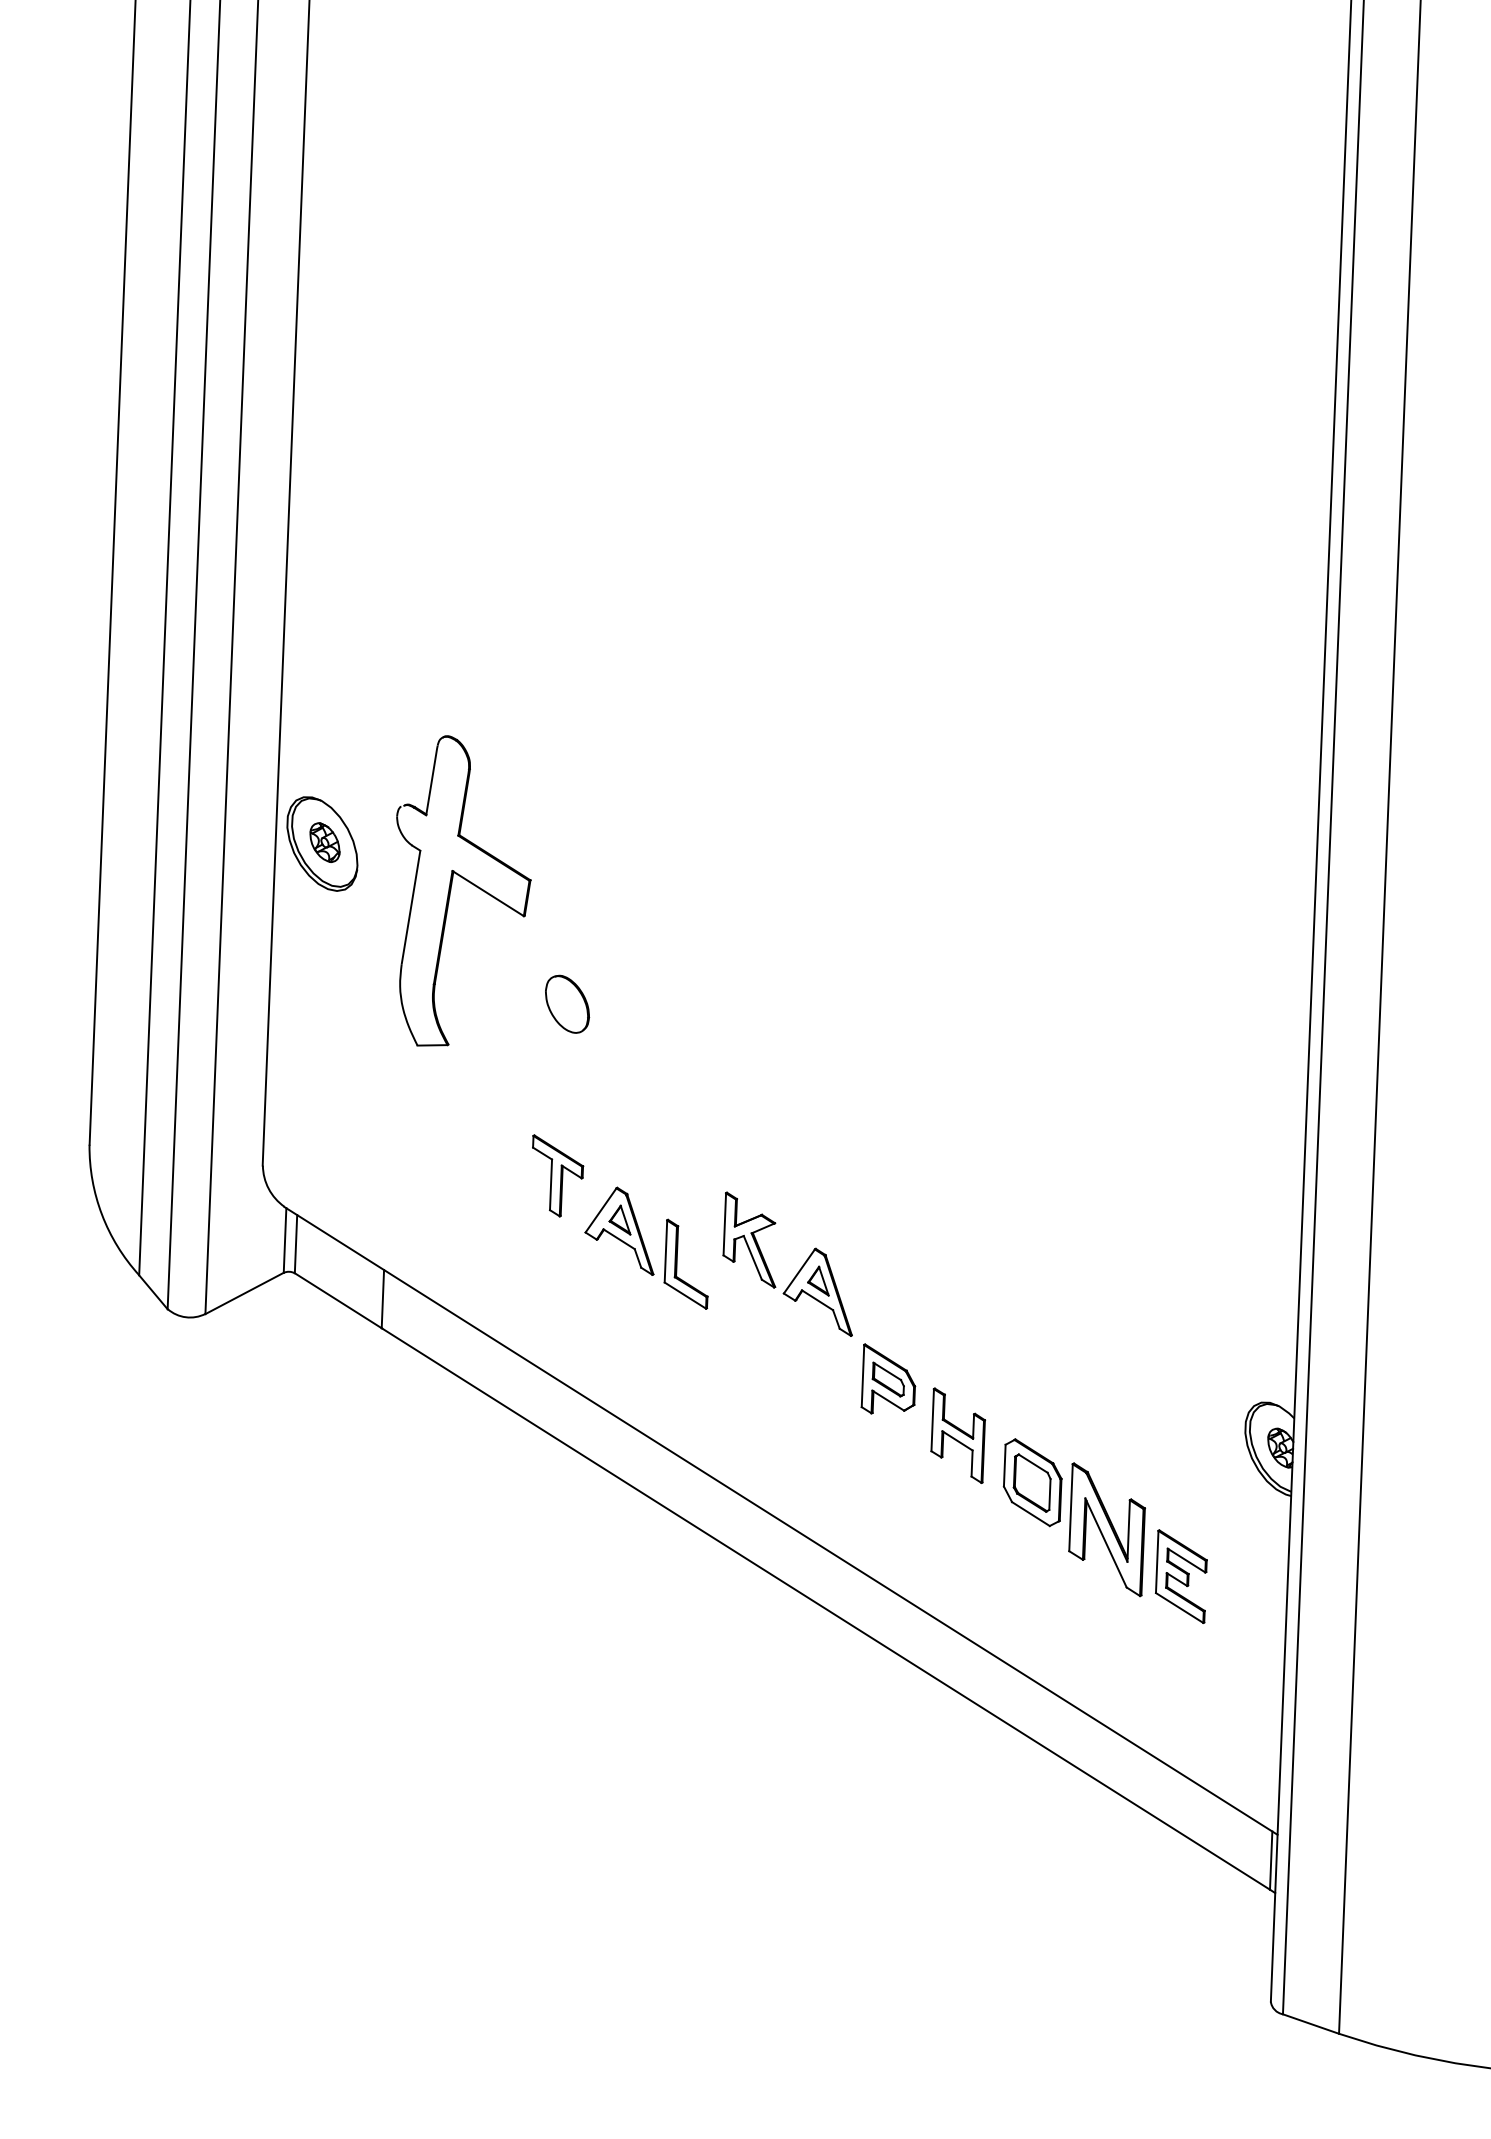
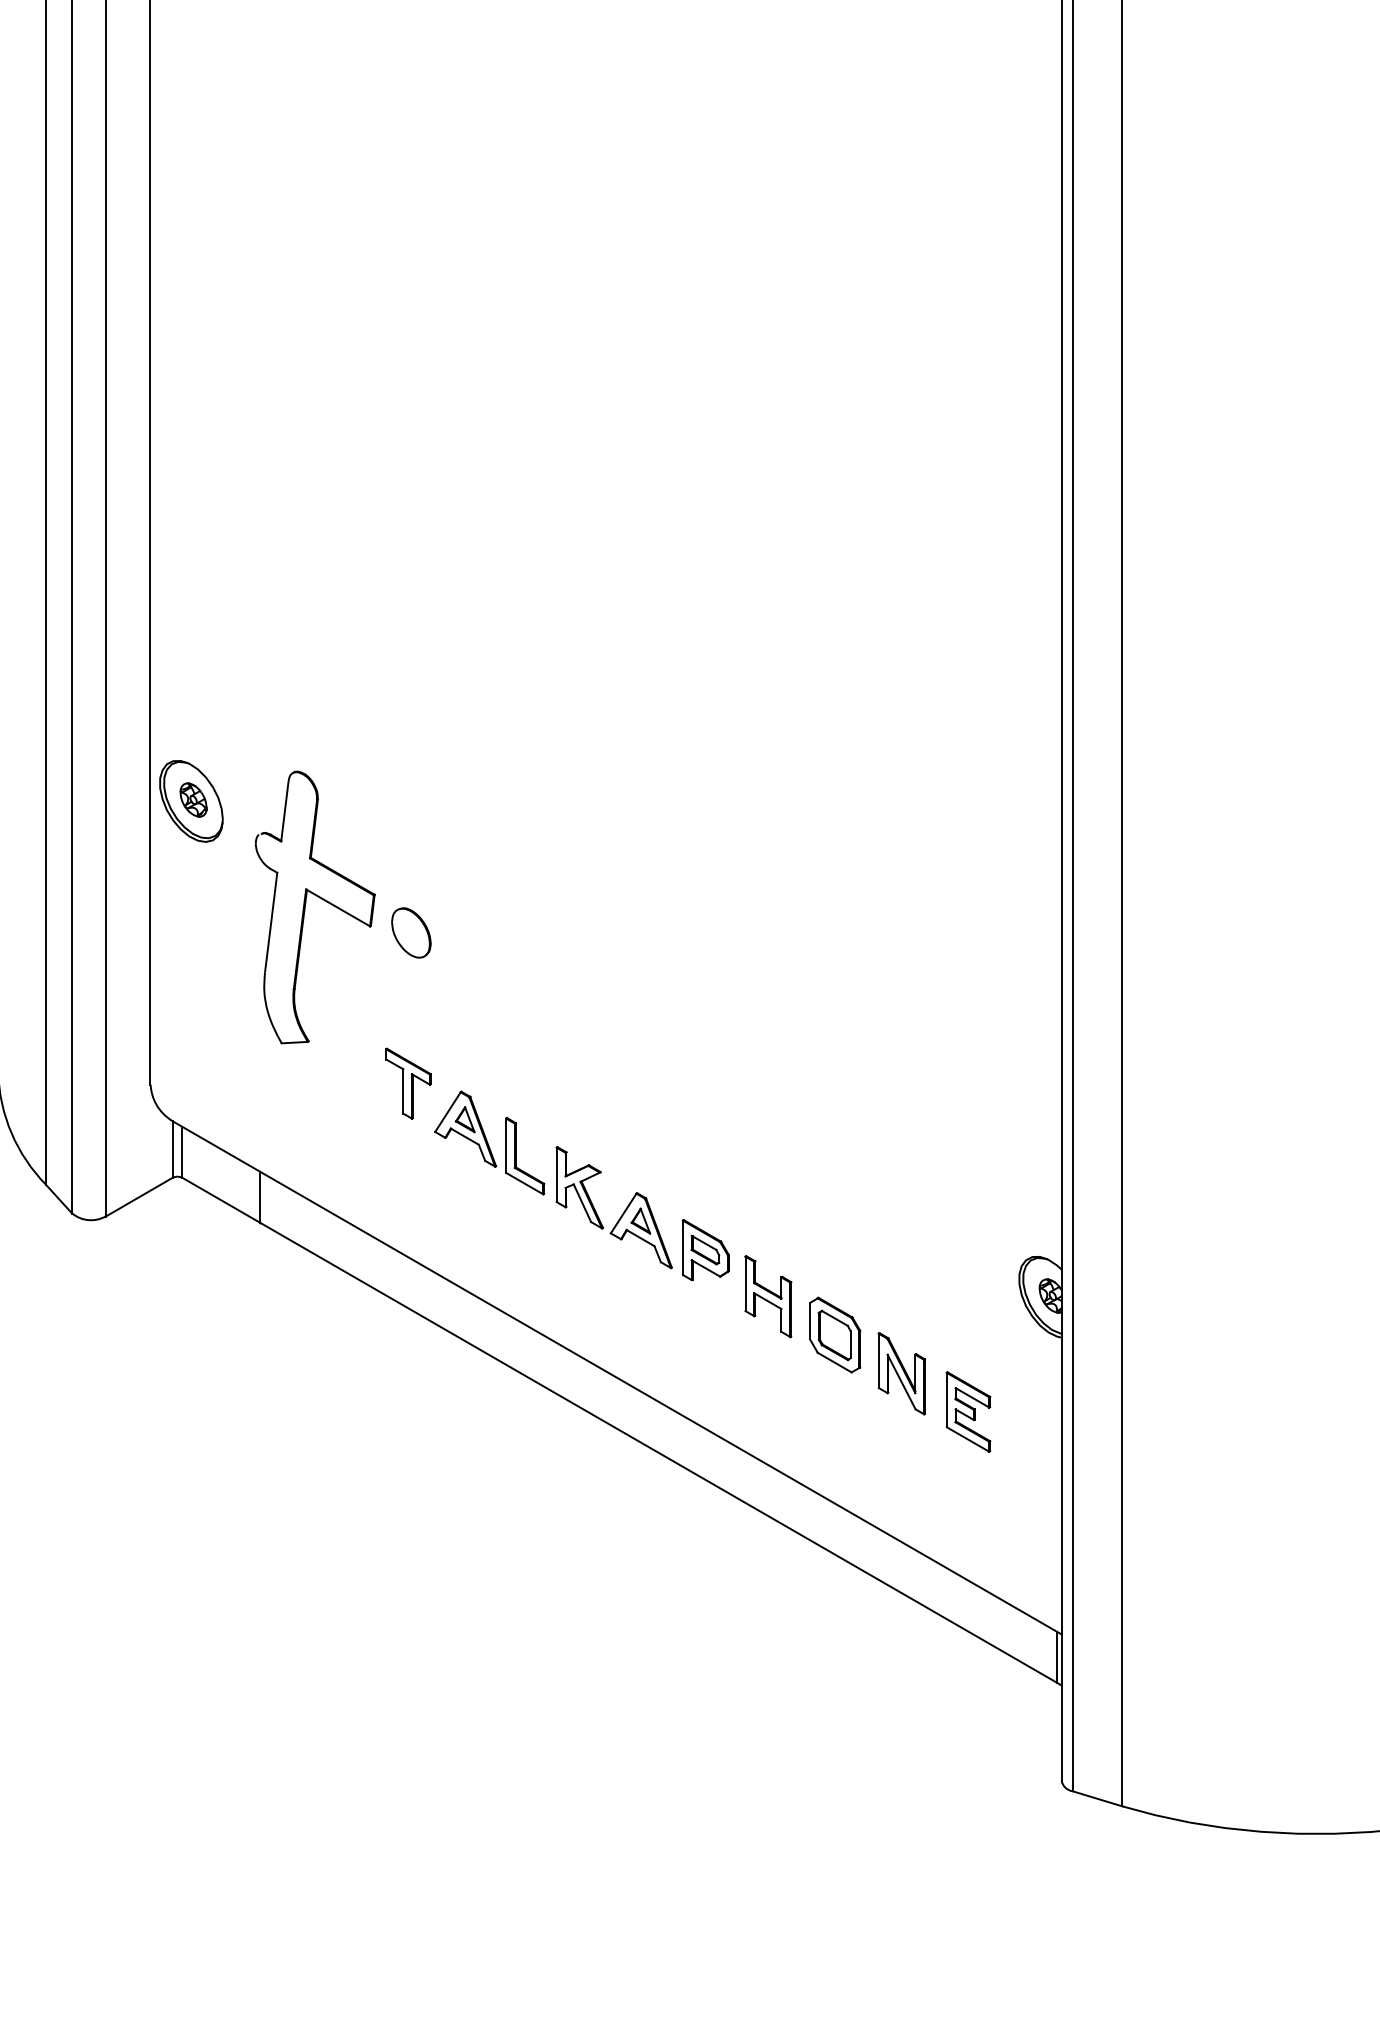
part: (452, 887) -> (306, 903), moved
part: (796, 1272) -> (621, 1214), moved
part: (1106, 1529) -> (901, 1373), size x0.71

